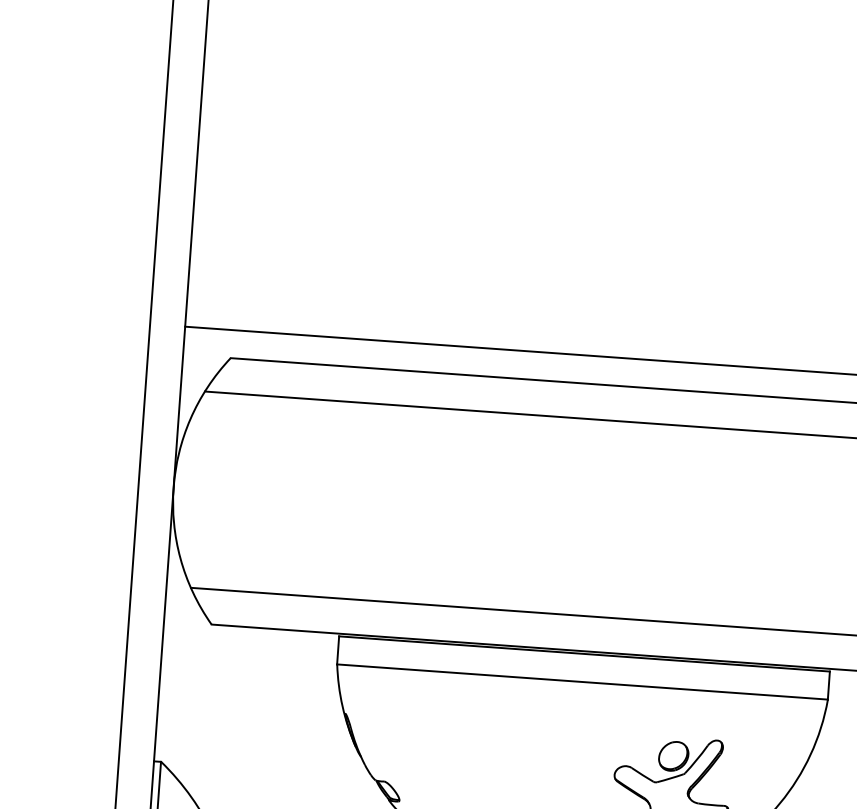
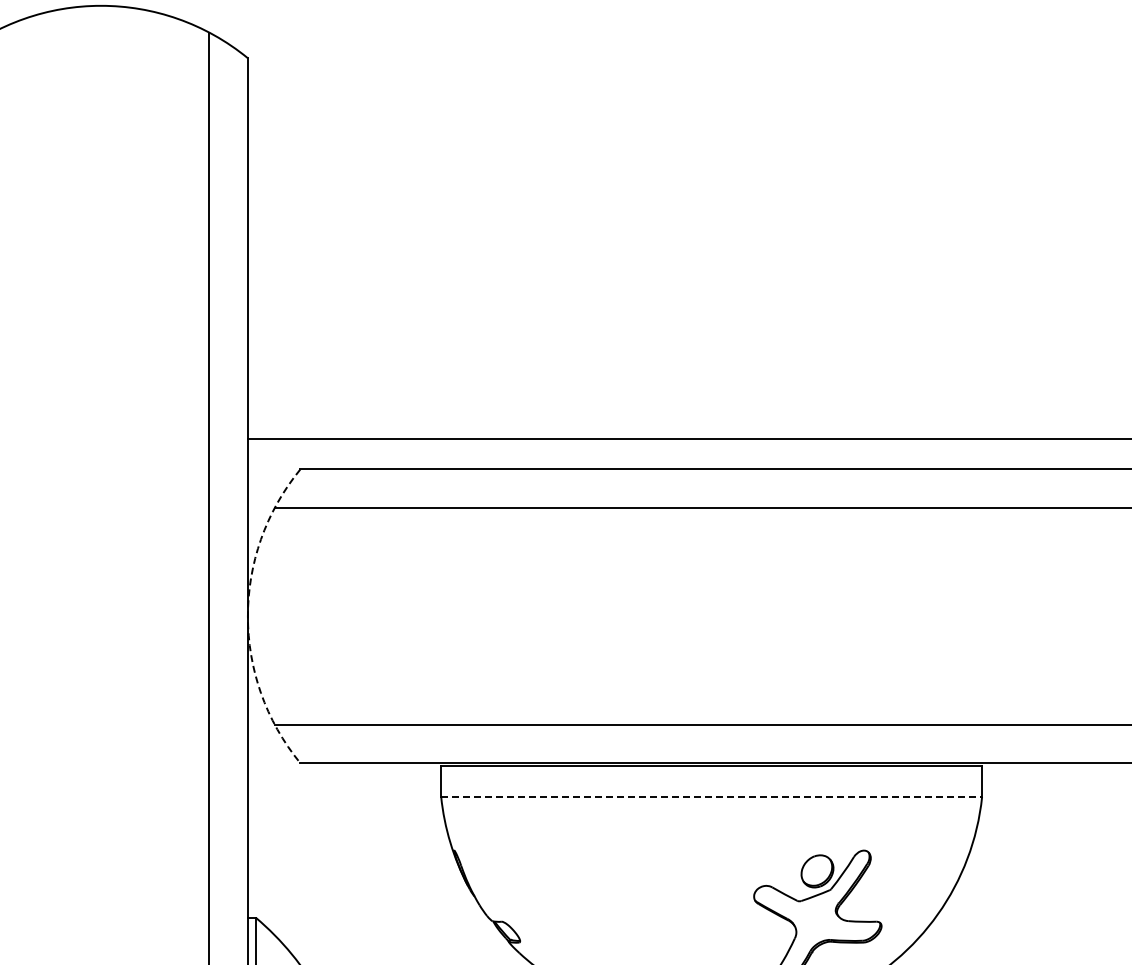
arc: (173, 488) -> (247, 616), solid -> dashed
line: (583, 682) -> (712, 797), solid -> dashed

